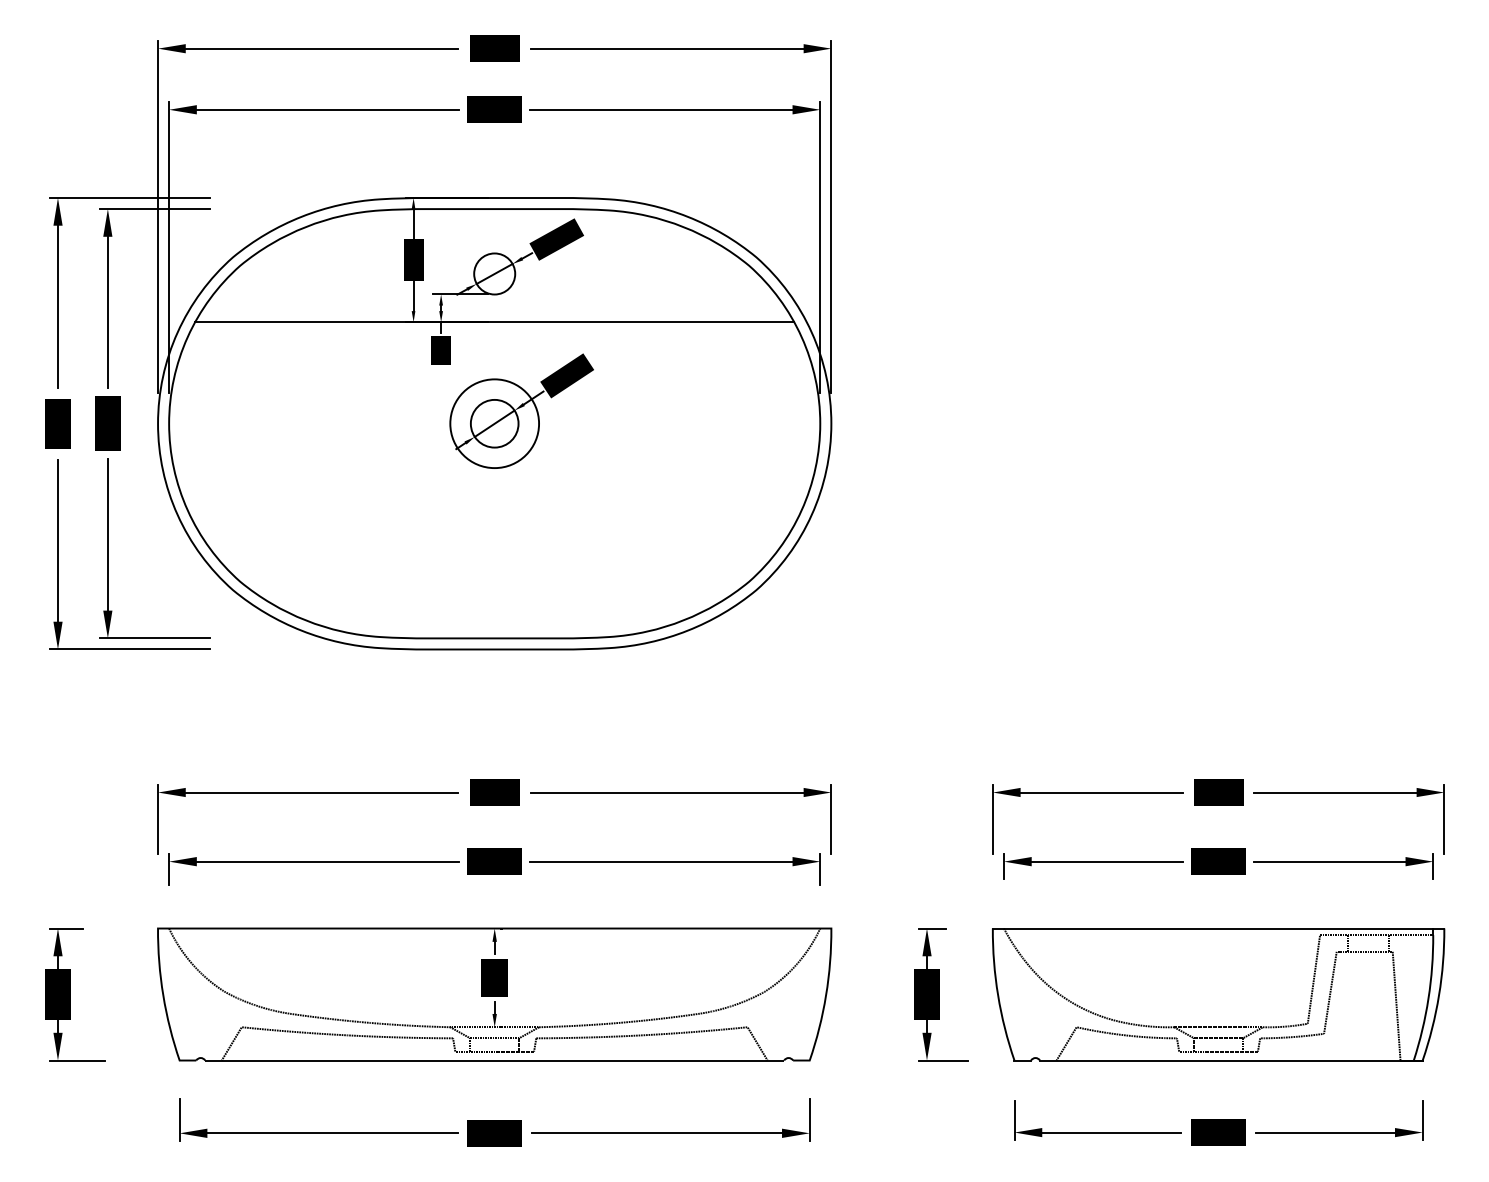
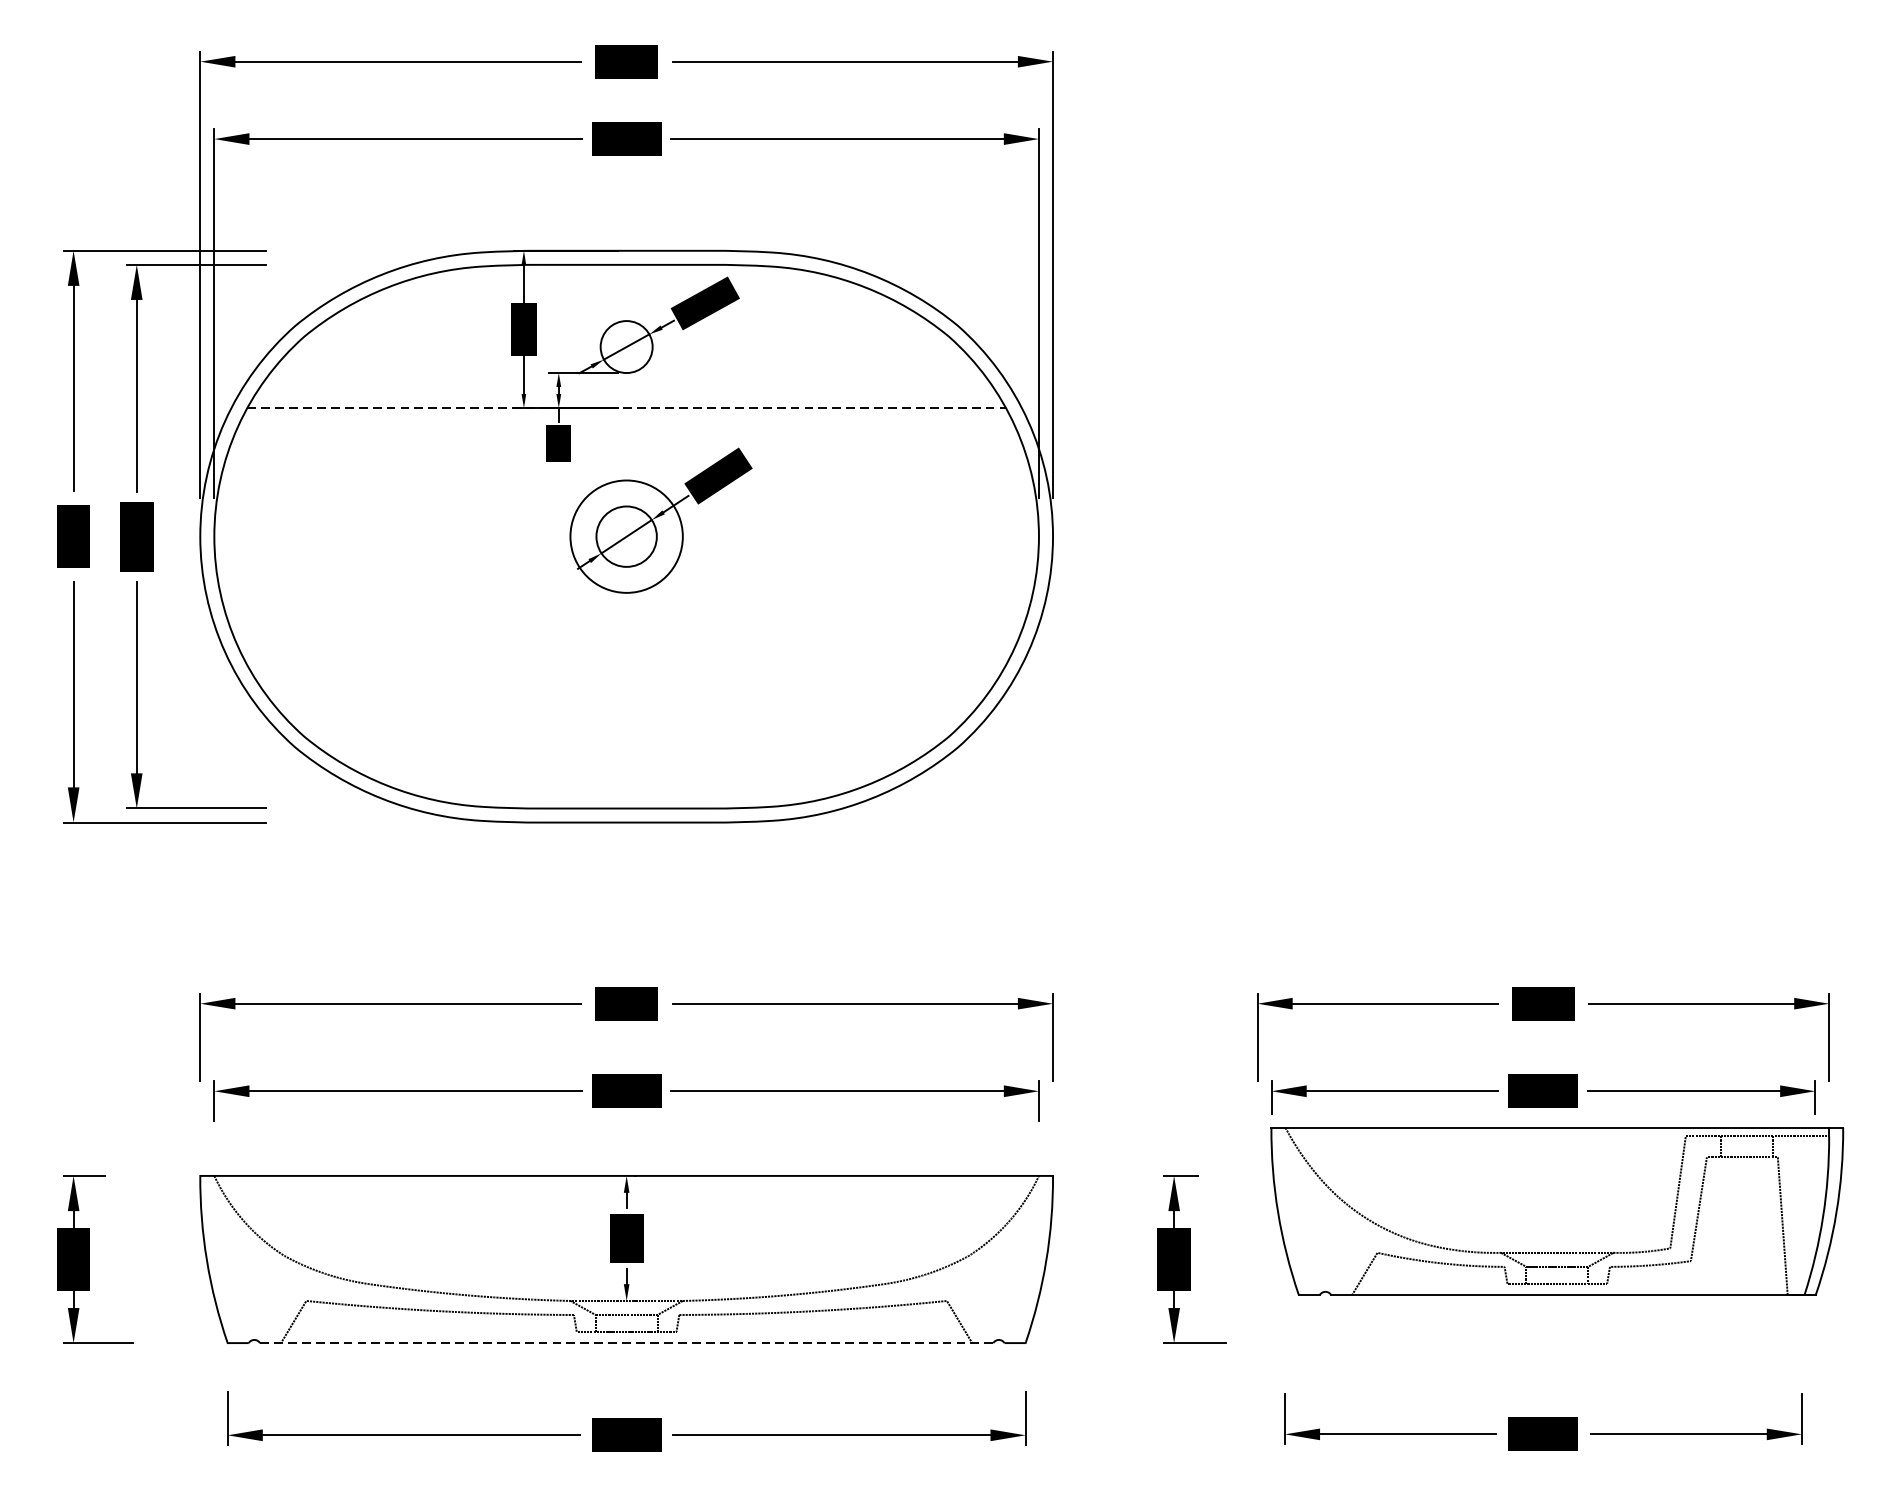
line: (494, 322) -> (626, 408), solid -> dashed
part: (1218, 994) -> (1557, 1211), moved
line: (494, 1060) -> (626, 1343), solid -> dashed

